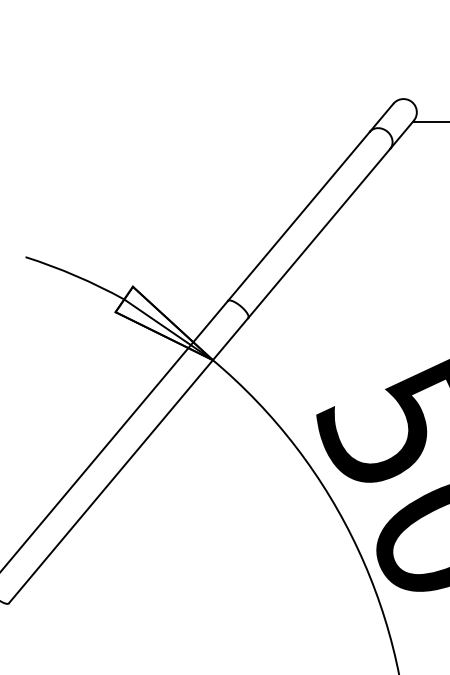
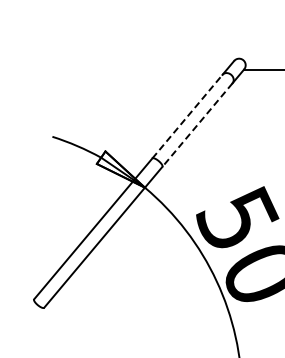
line: (299, 216) -> (187, 116), solid -> dashed
line: (319, 234) -> (197, 125), solid -> dashed

